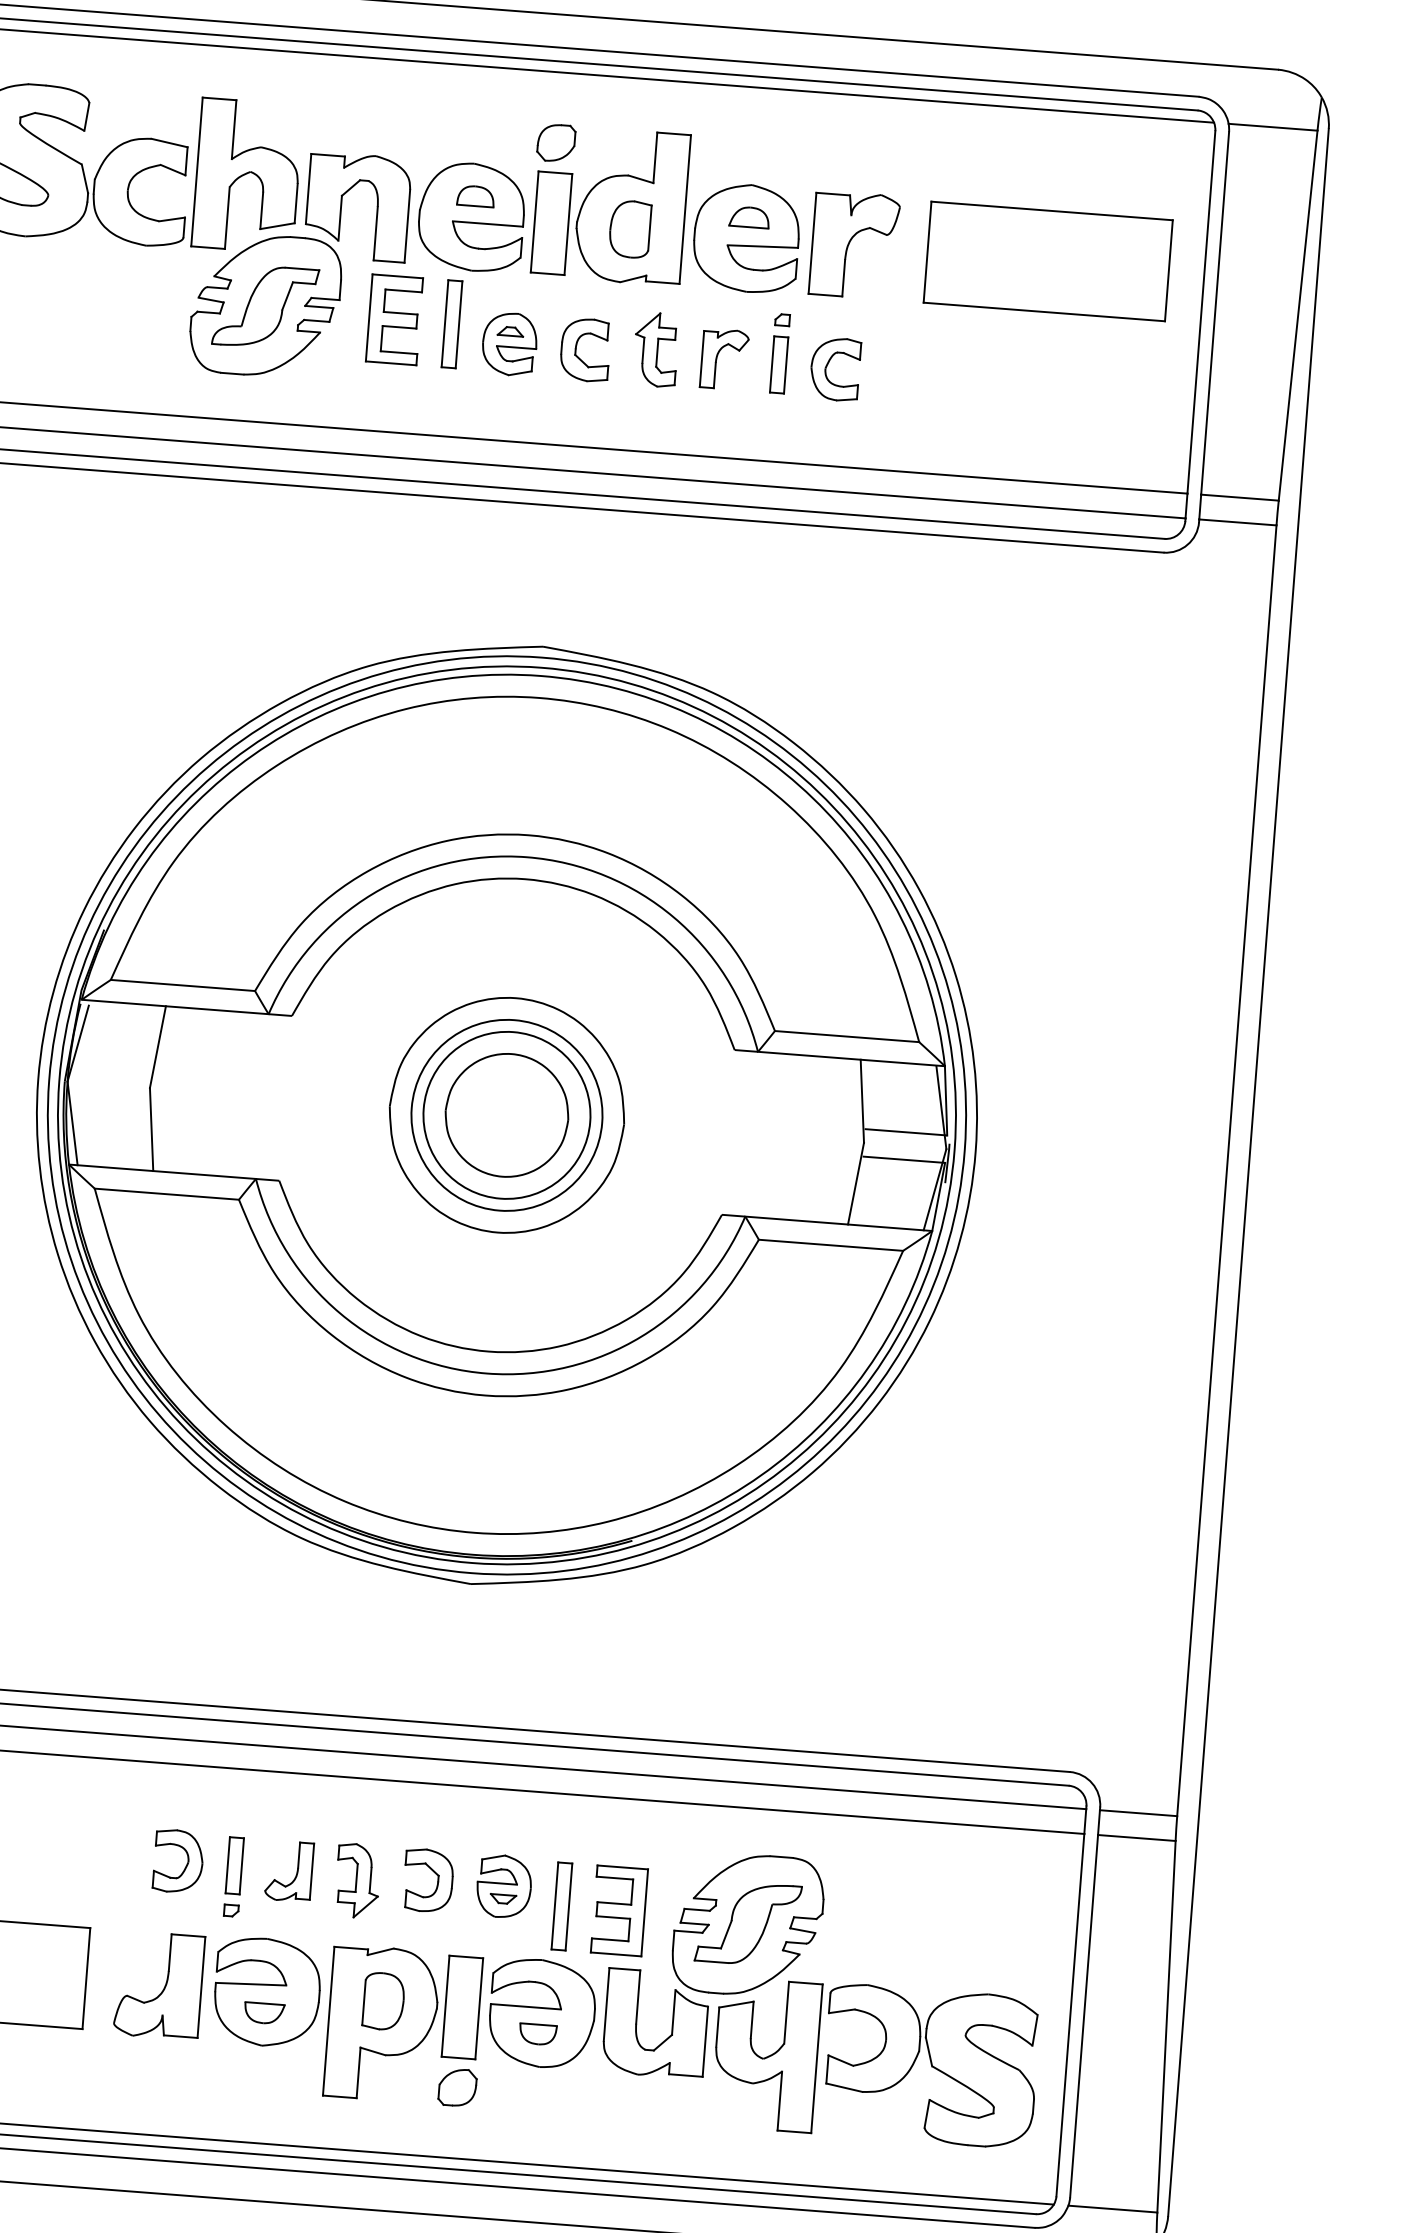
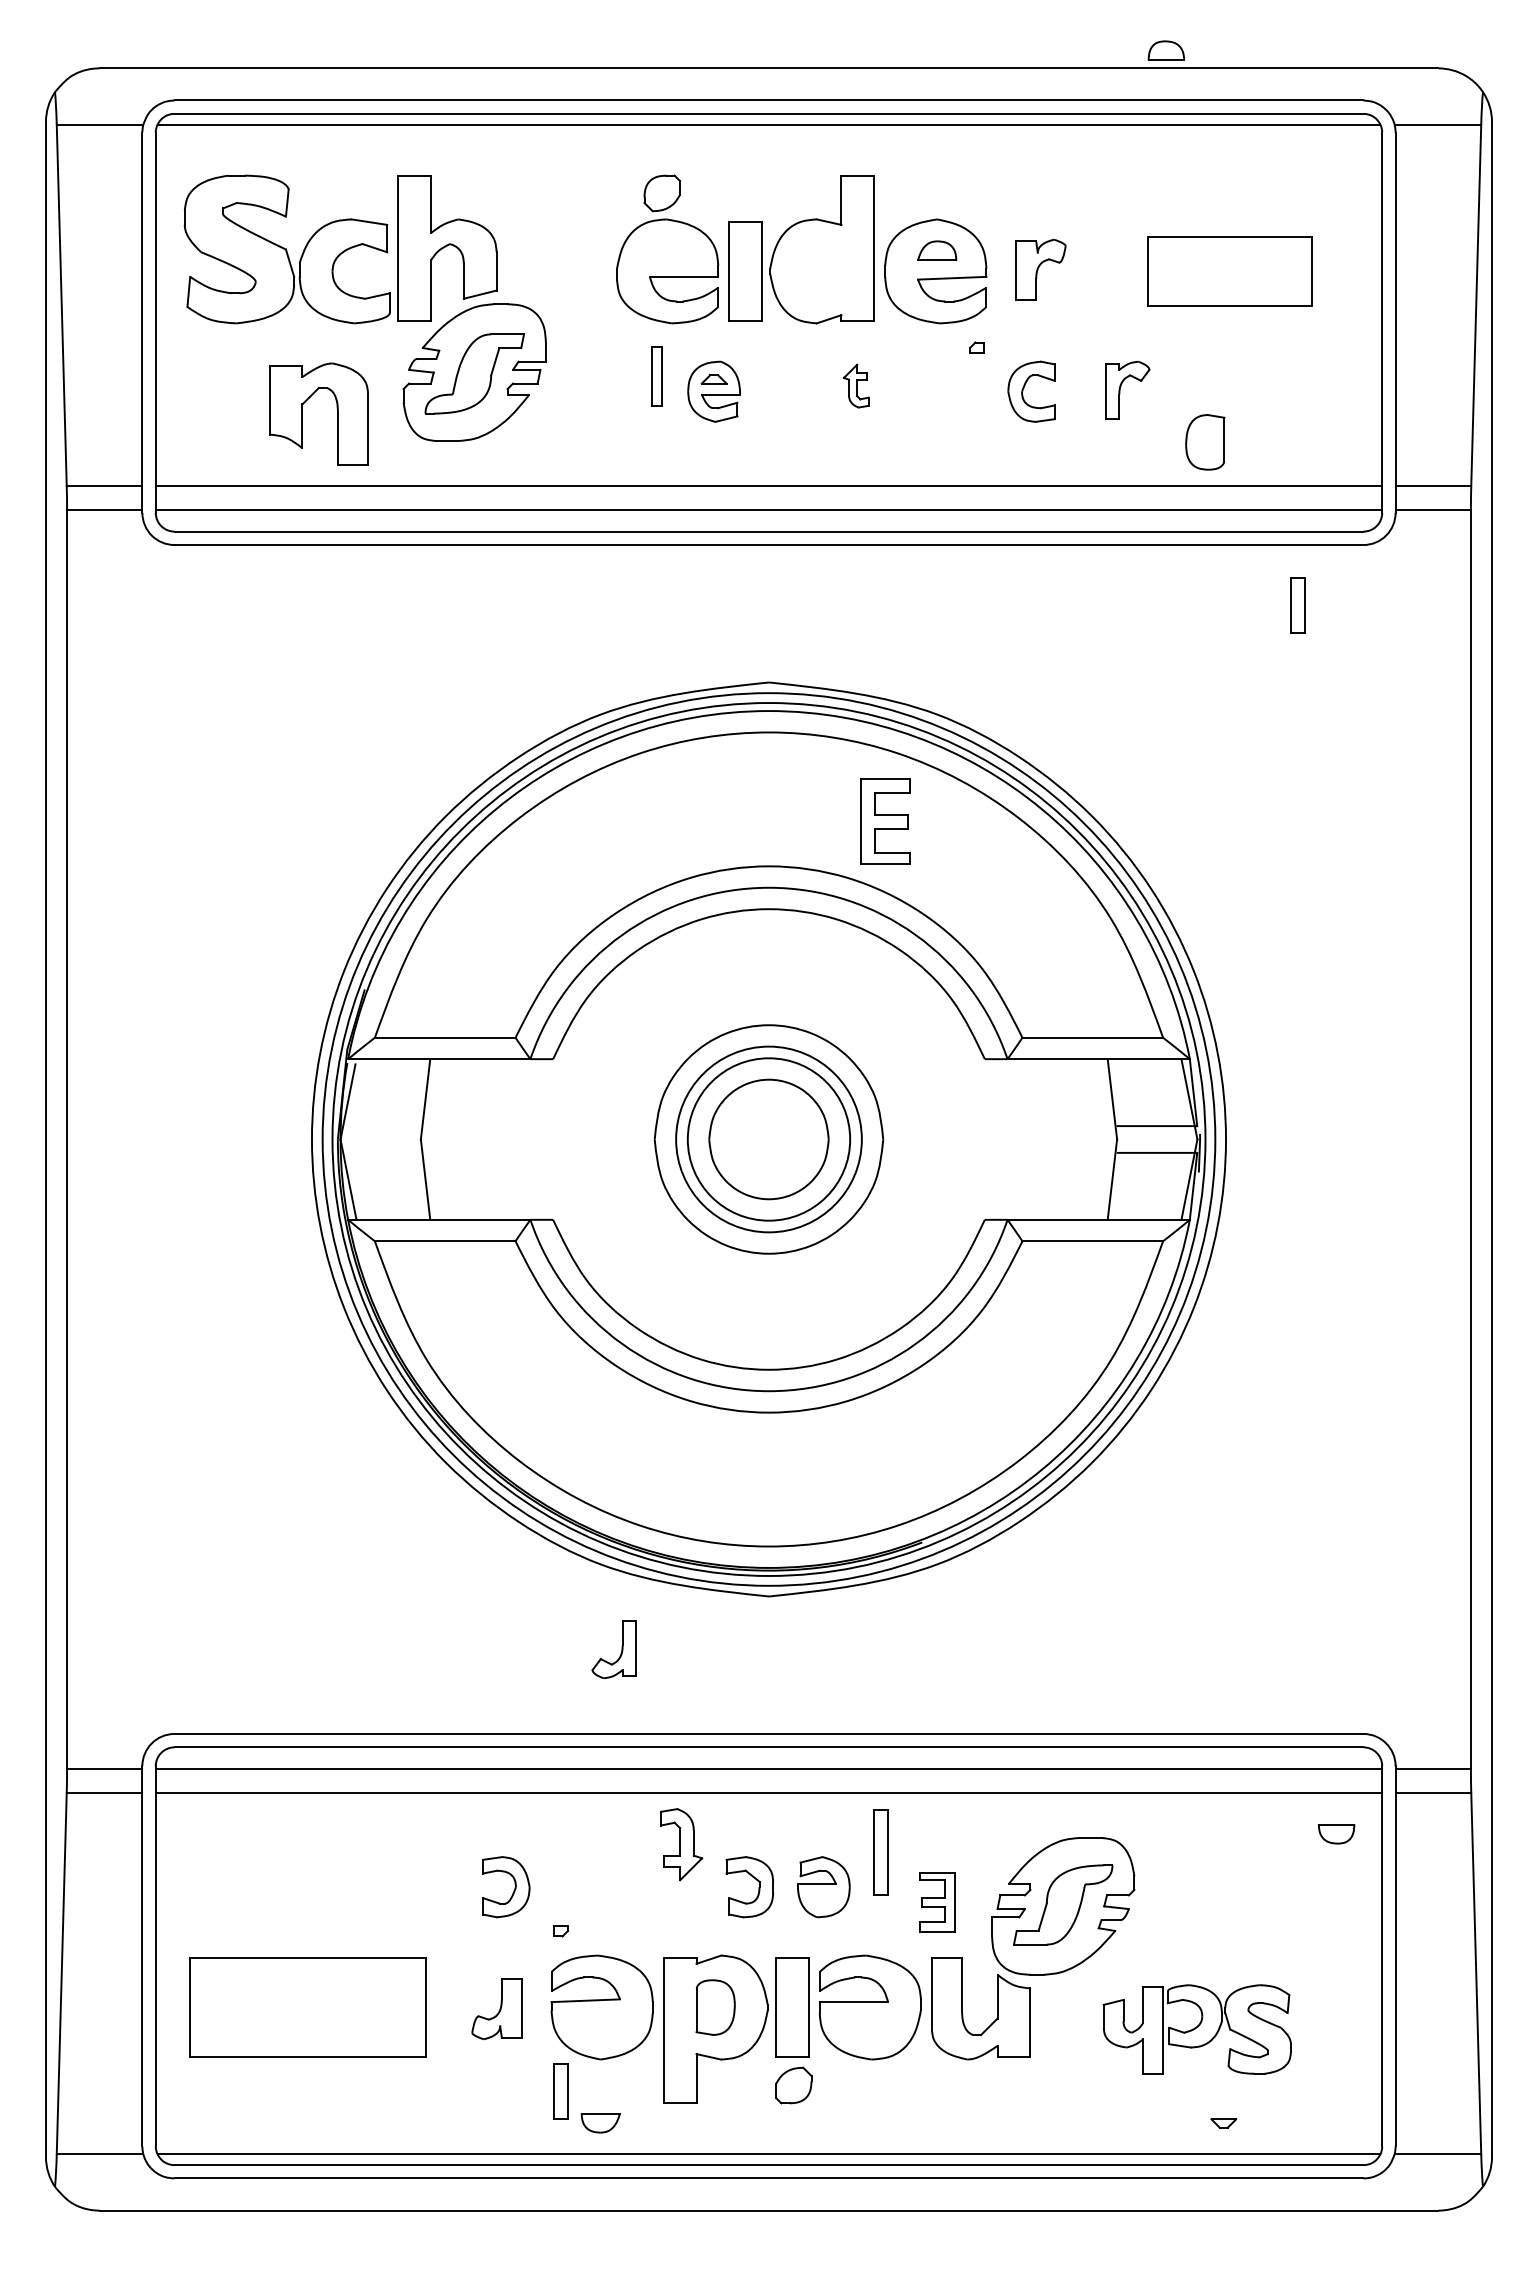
part: (556, 143) -> (662, 193), moved
part: (475, 195) -> (1165, 50), moved
part: (341, 205) -> (302, 413), moved
part: (630, 229) -> (1205, 442), moved
part: (854, 244) -> (1040, 269), size x0.6
part: (1047, 261) -> (1229, 271), size x0.7
part: (394, 319) -> (885, 821), moved
part: (451, 324) -> (656, 376), size x0.7
part: (655, 348) -> (855, 385), size x0.6
part: (576, 349) -> (779, 391), removed
part: (718, 354) -> (1121, 386), moved
part: (778, 364) -> (1297, 605), moved
part: (234, 1866) -> (560, 2091), moved
part: (296, 1871) -> (621, 1649), moved
part: (357, 1880) -> (681, 1844), moved
part: (502, 1899) -> (1223, 2123), moved
part: (561, 1906) -> (880, 1852), moved
part: (619, 1911) -> (937, 1902), size x0.7
part: (158, 1985) -> (496, 2008), size x0.6
part: (264, 2013) -> (600, 2123), moved
part: (537, 2034) -> (1336, 1834), moved
part: (876, 2061) -> (1197, 2029), size x0.6

